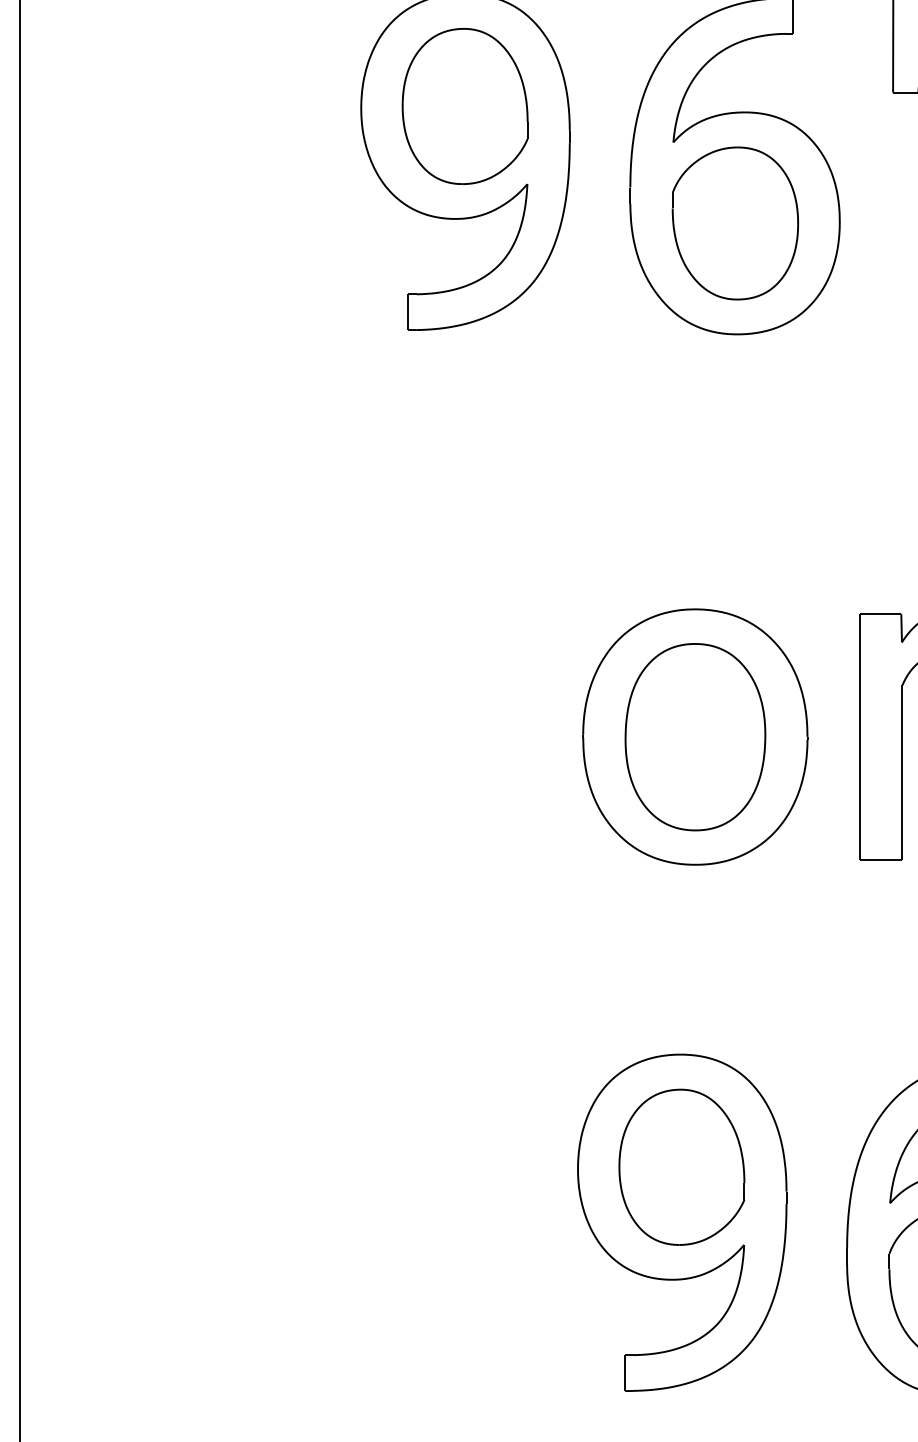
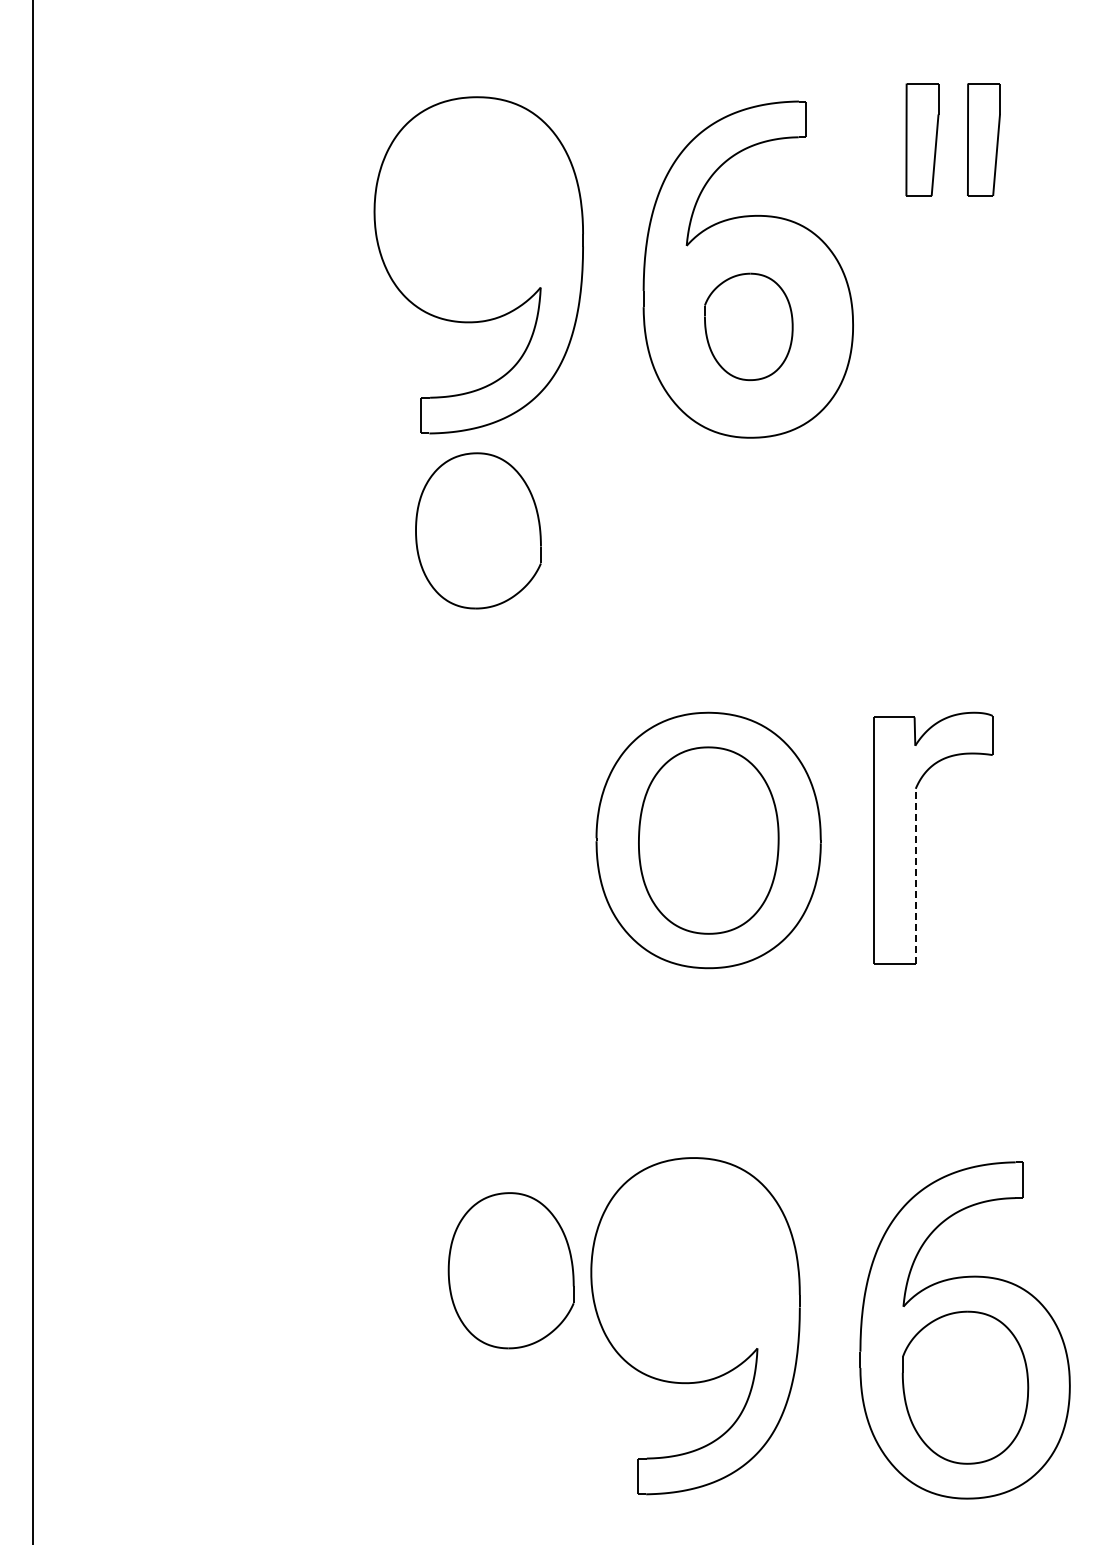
part: (465, 106) -> (478, 530), moved
part: (735, 223) -> (748, 326), size x0.7
line: (902, 772) -> (915, 875), solid -> dashed
part: (681, 1167) -> (510, 1270), moved

